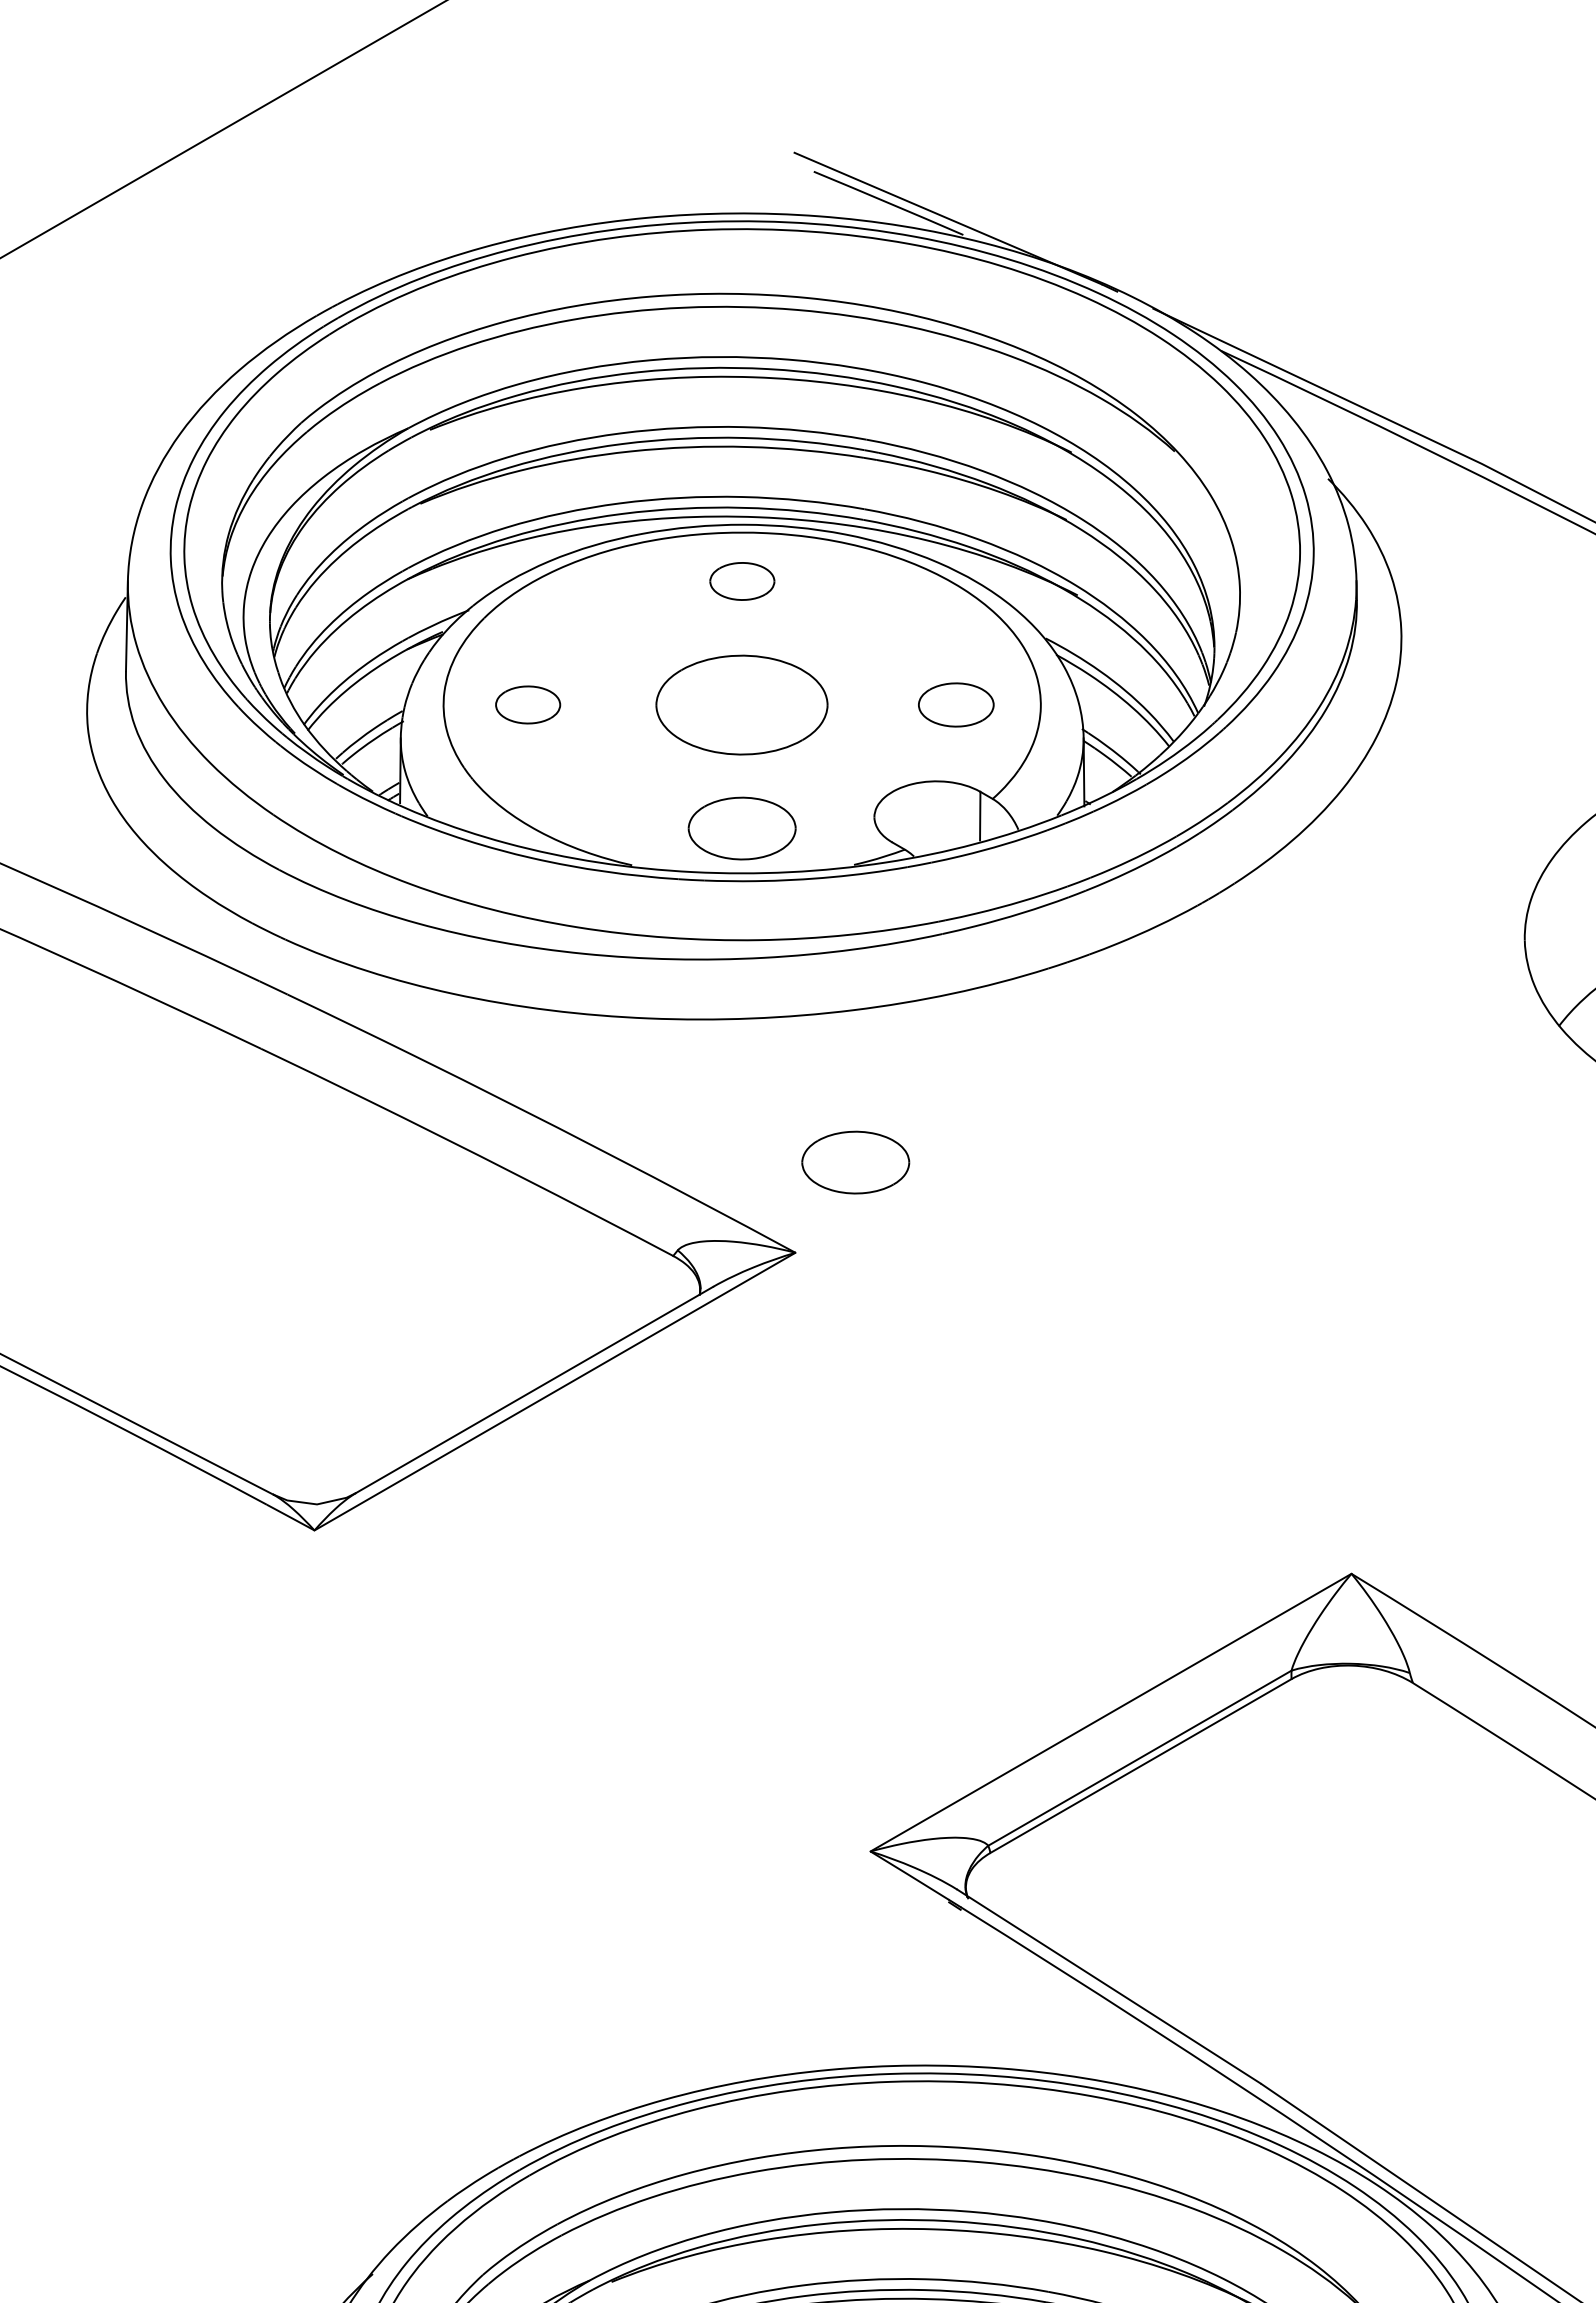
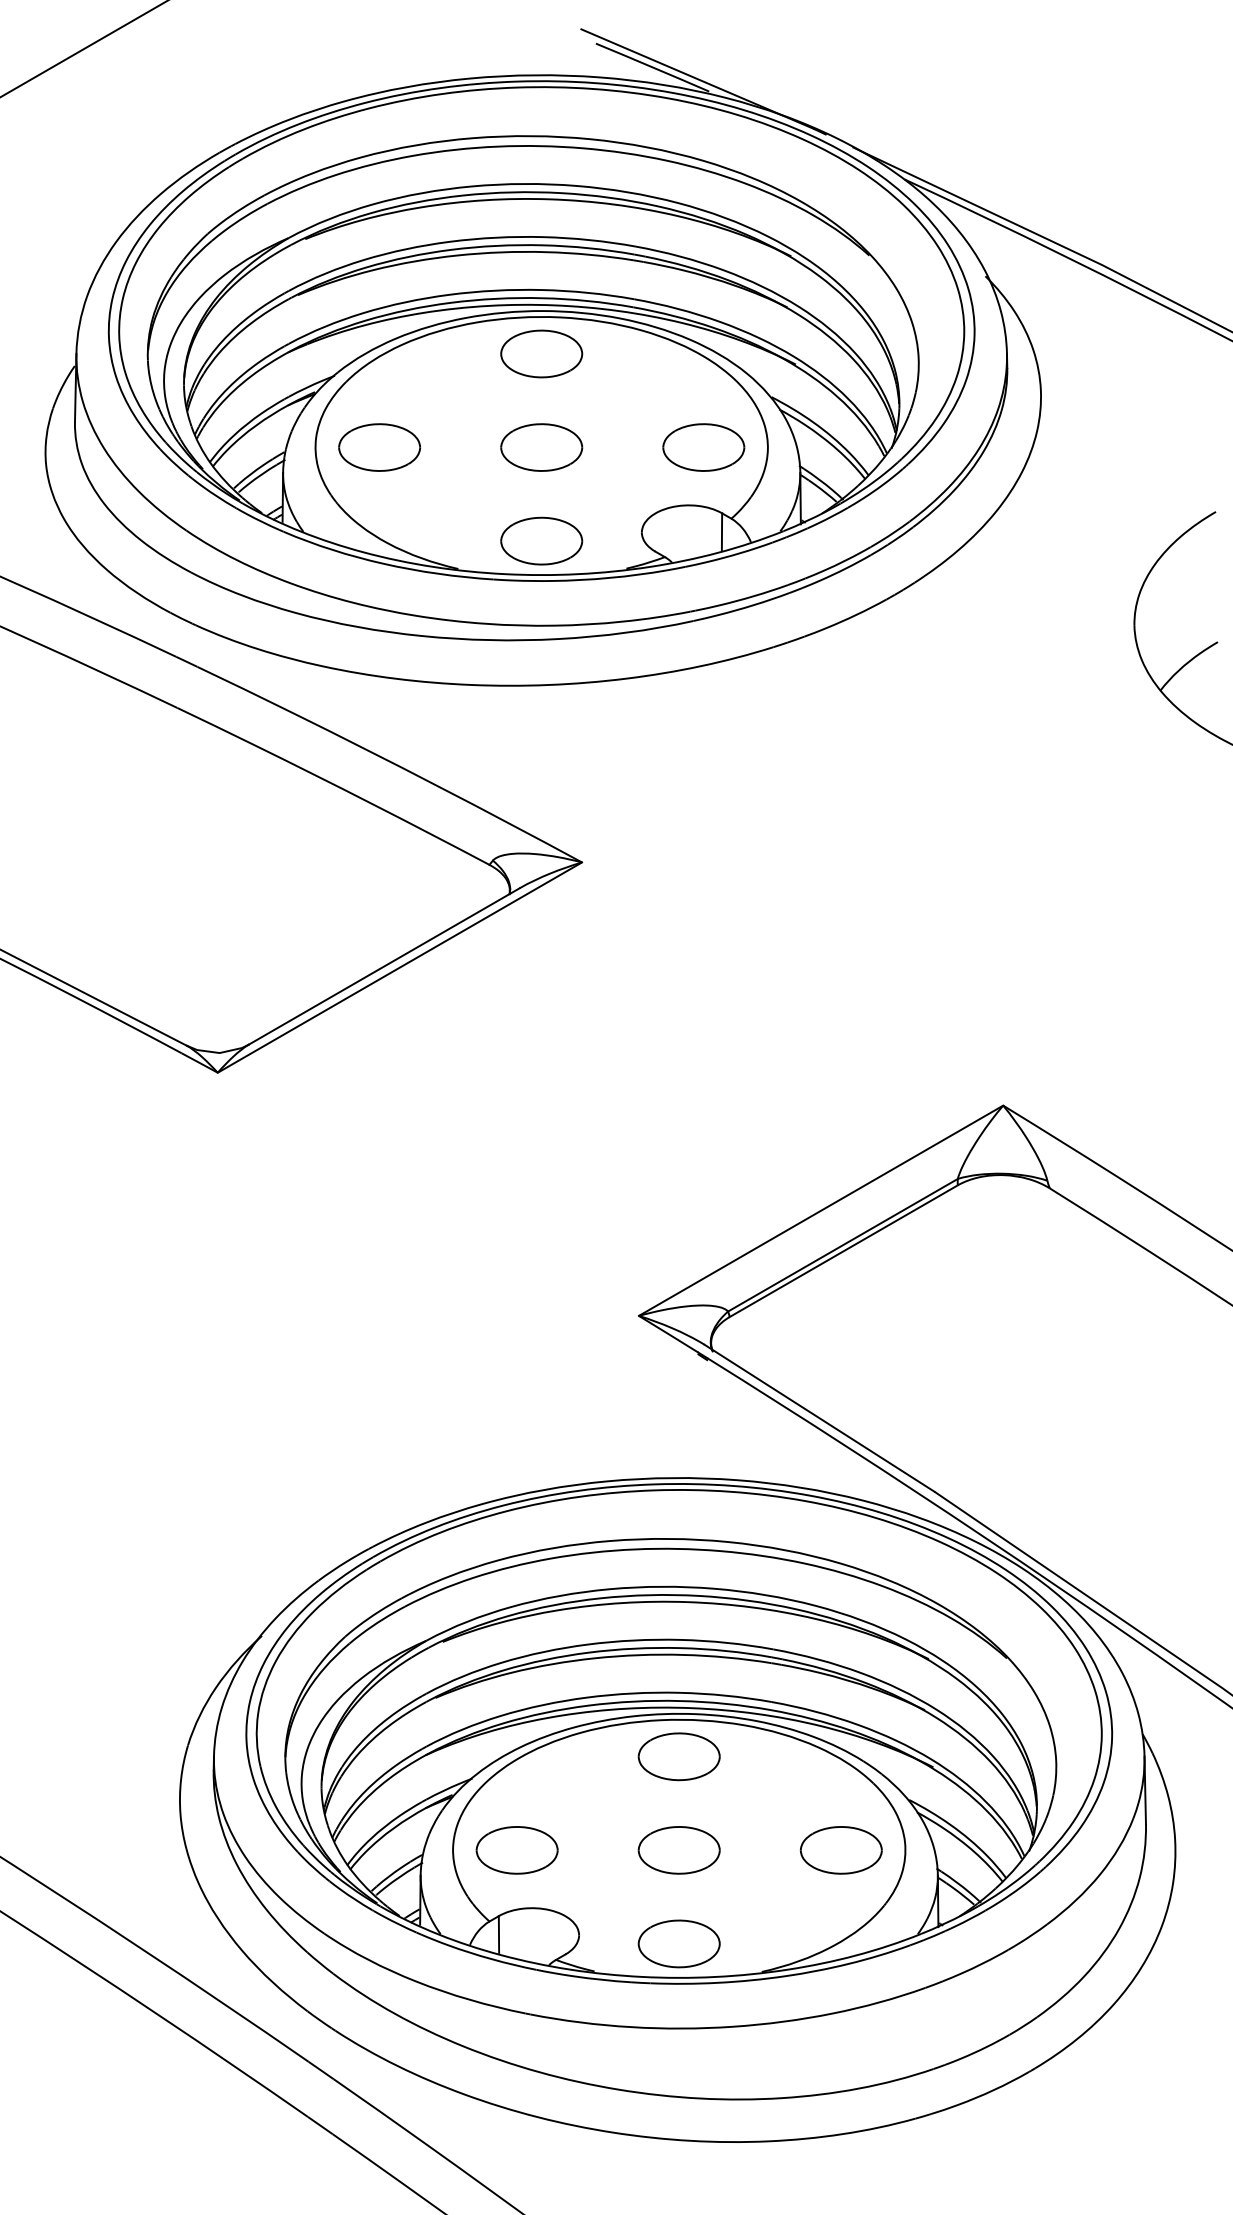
part: (741, 580) -> (541, 353), size x1.67
part: (528, 704) -> (379, 447), size x1.67
part: (741, 704) -> (541, 447), size x0.62
part: (955, 704) -> (703, 447), size x1.43
part: (855, 1161) -> (627, 793), removed

